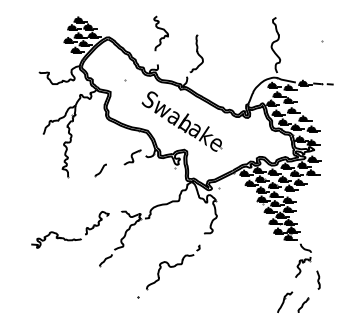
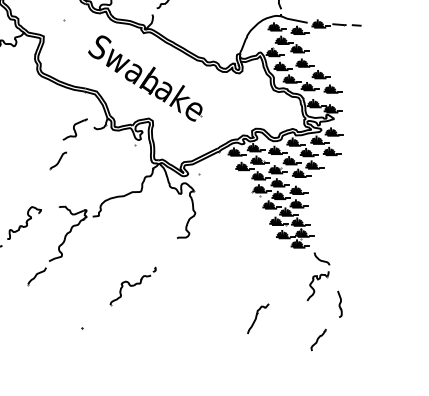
part: (100, 170) -> (57, 160), moved
part: (173, 267) -> (133, 286), size x0.6
part: (285, 301) -> (258, 317), moved

